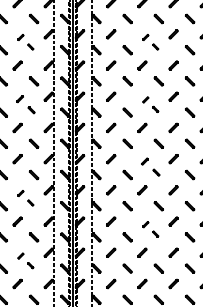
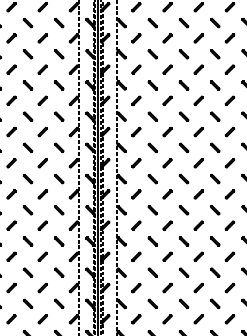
part: (25, 42) -> (50, 77), size x1.67
part: (150, 42) -> (175, 77), size x1.67
part: (25, 104) -> (50, 139), size x1.43
part: (150, 104) -> (175, 139), size x1.67
part: (150, 167) -> (175, 202), size x1.43
part: (25, 198) -> (50, 233), size x1.67
part: (150, 229) -> (175, 264), size x1.67
part: (25, 261) -> (50, 296), size x1.67

